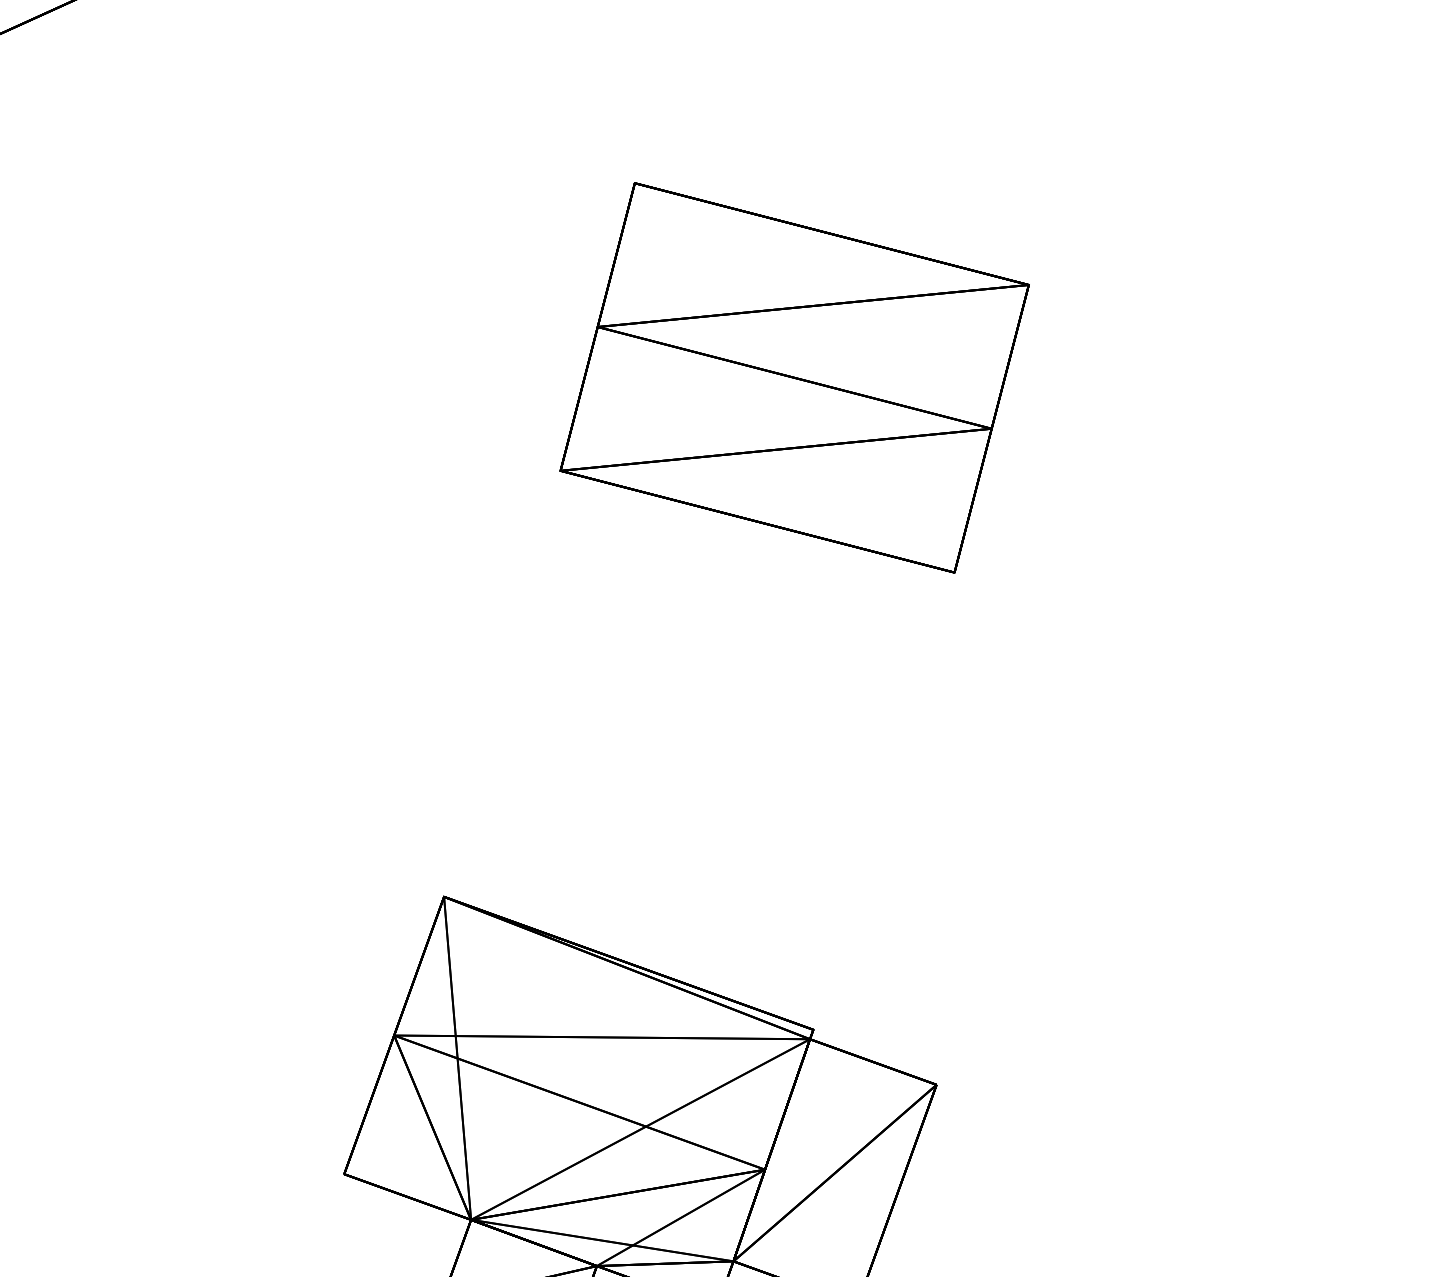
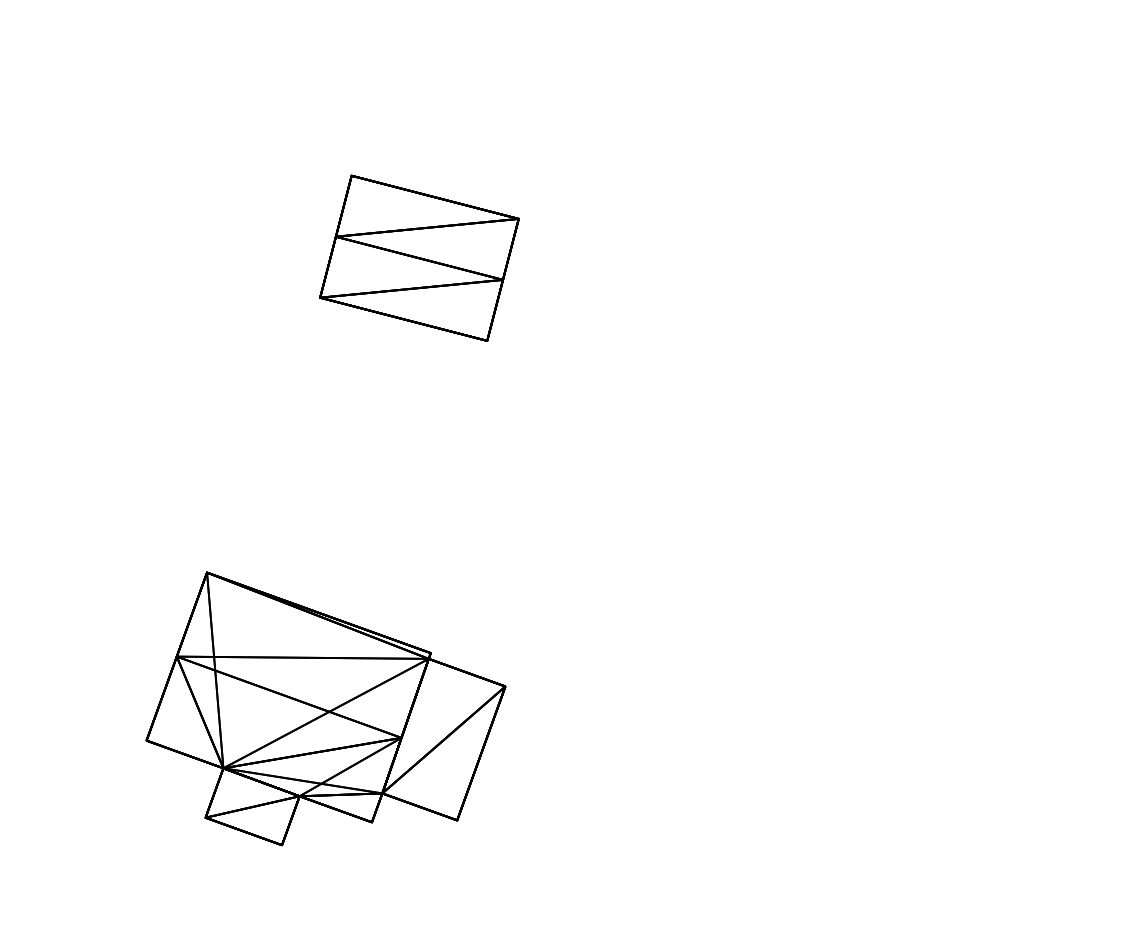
part: (794, 378) -> (419, 258), size x0.7

